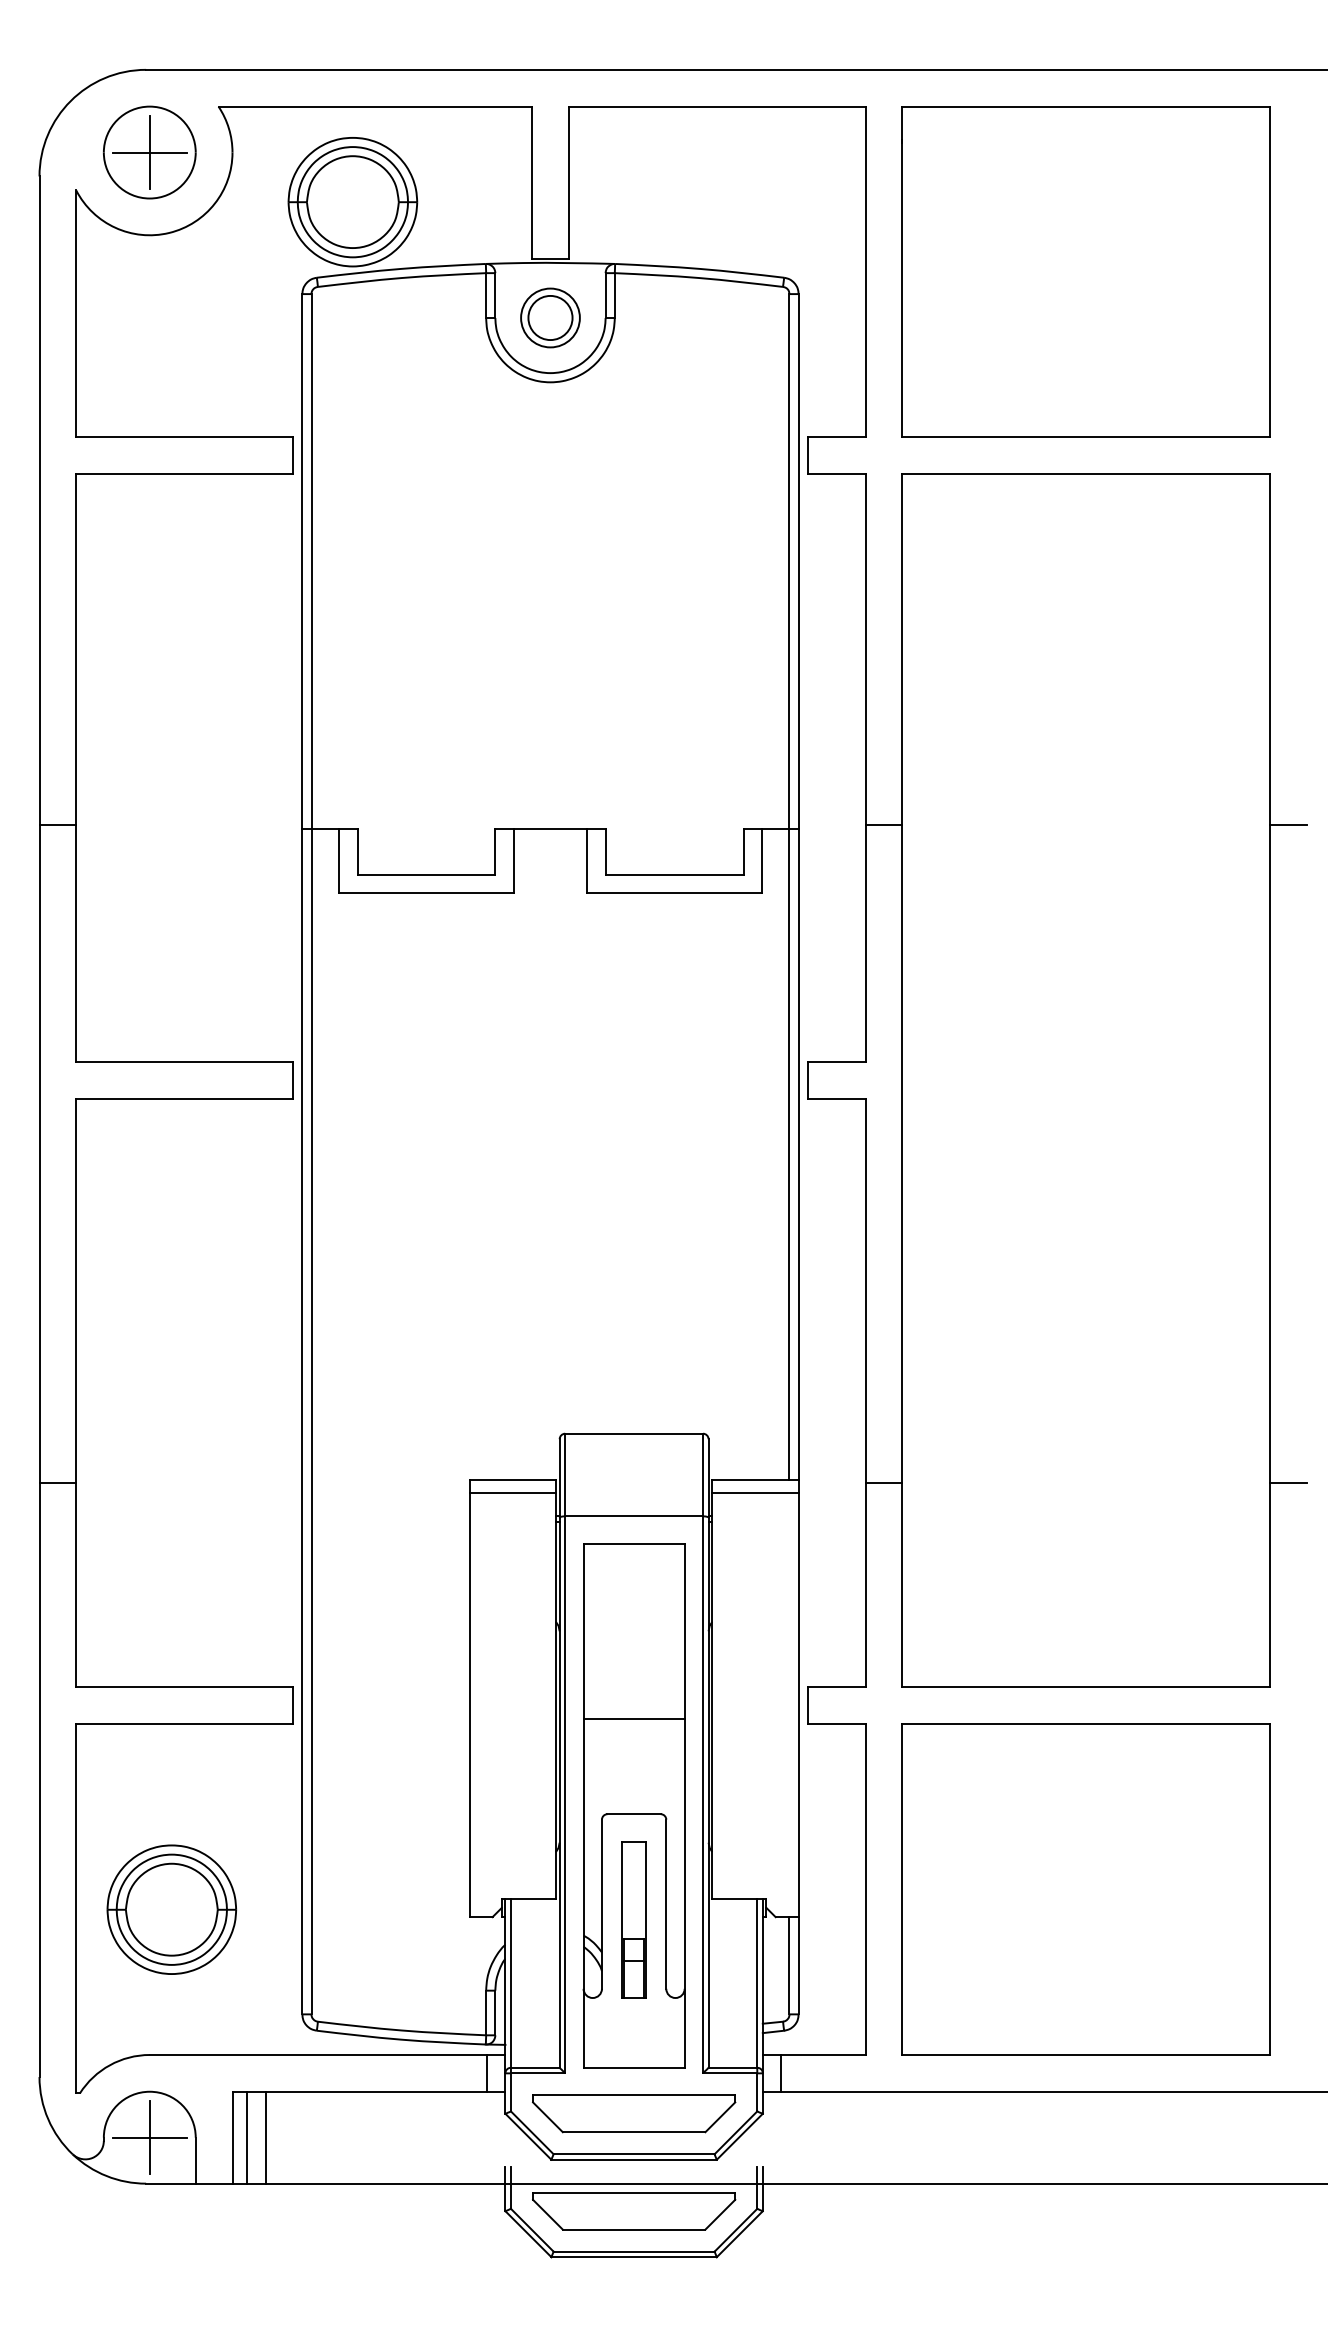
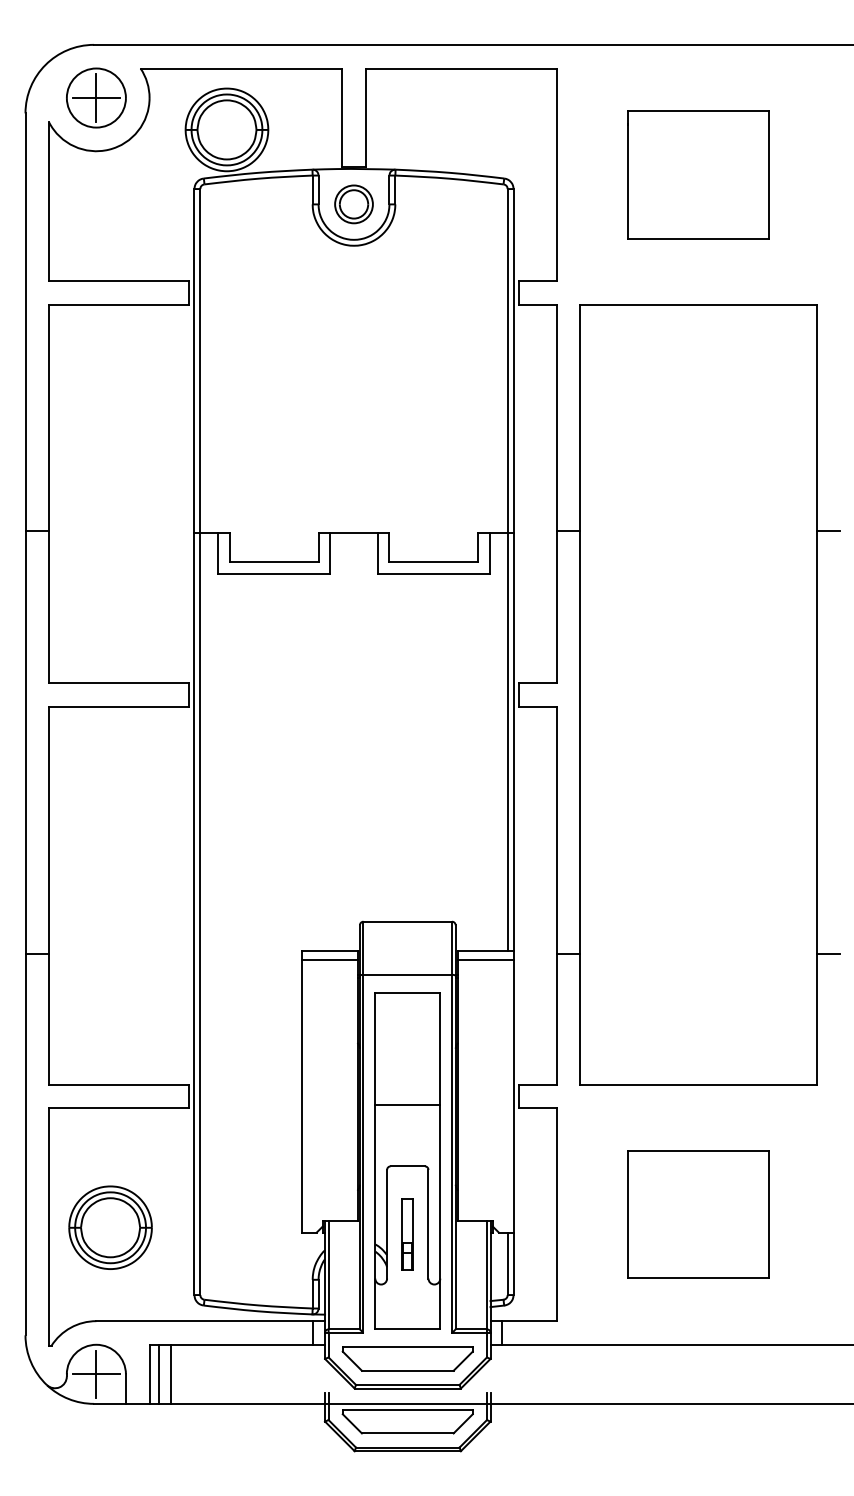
part: (1086, 271) -> (698, 174), size x0.6
part: (1086, 1889) -> (698, 1214), size x0.6
part: (633, 1920) -> (407, 1234), size x0.7

